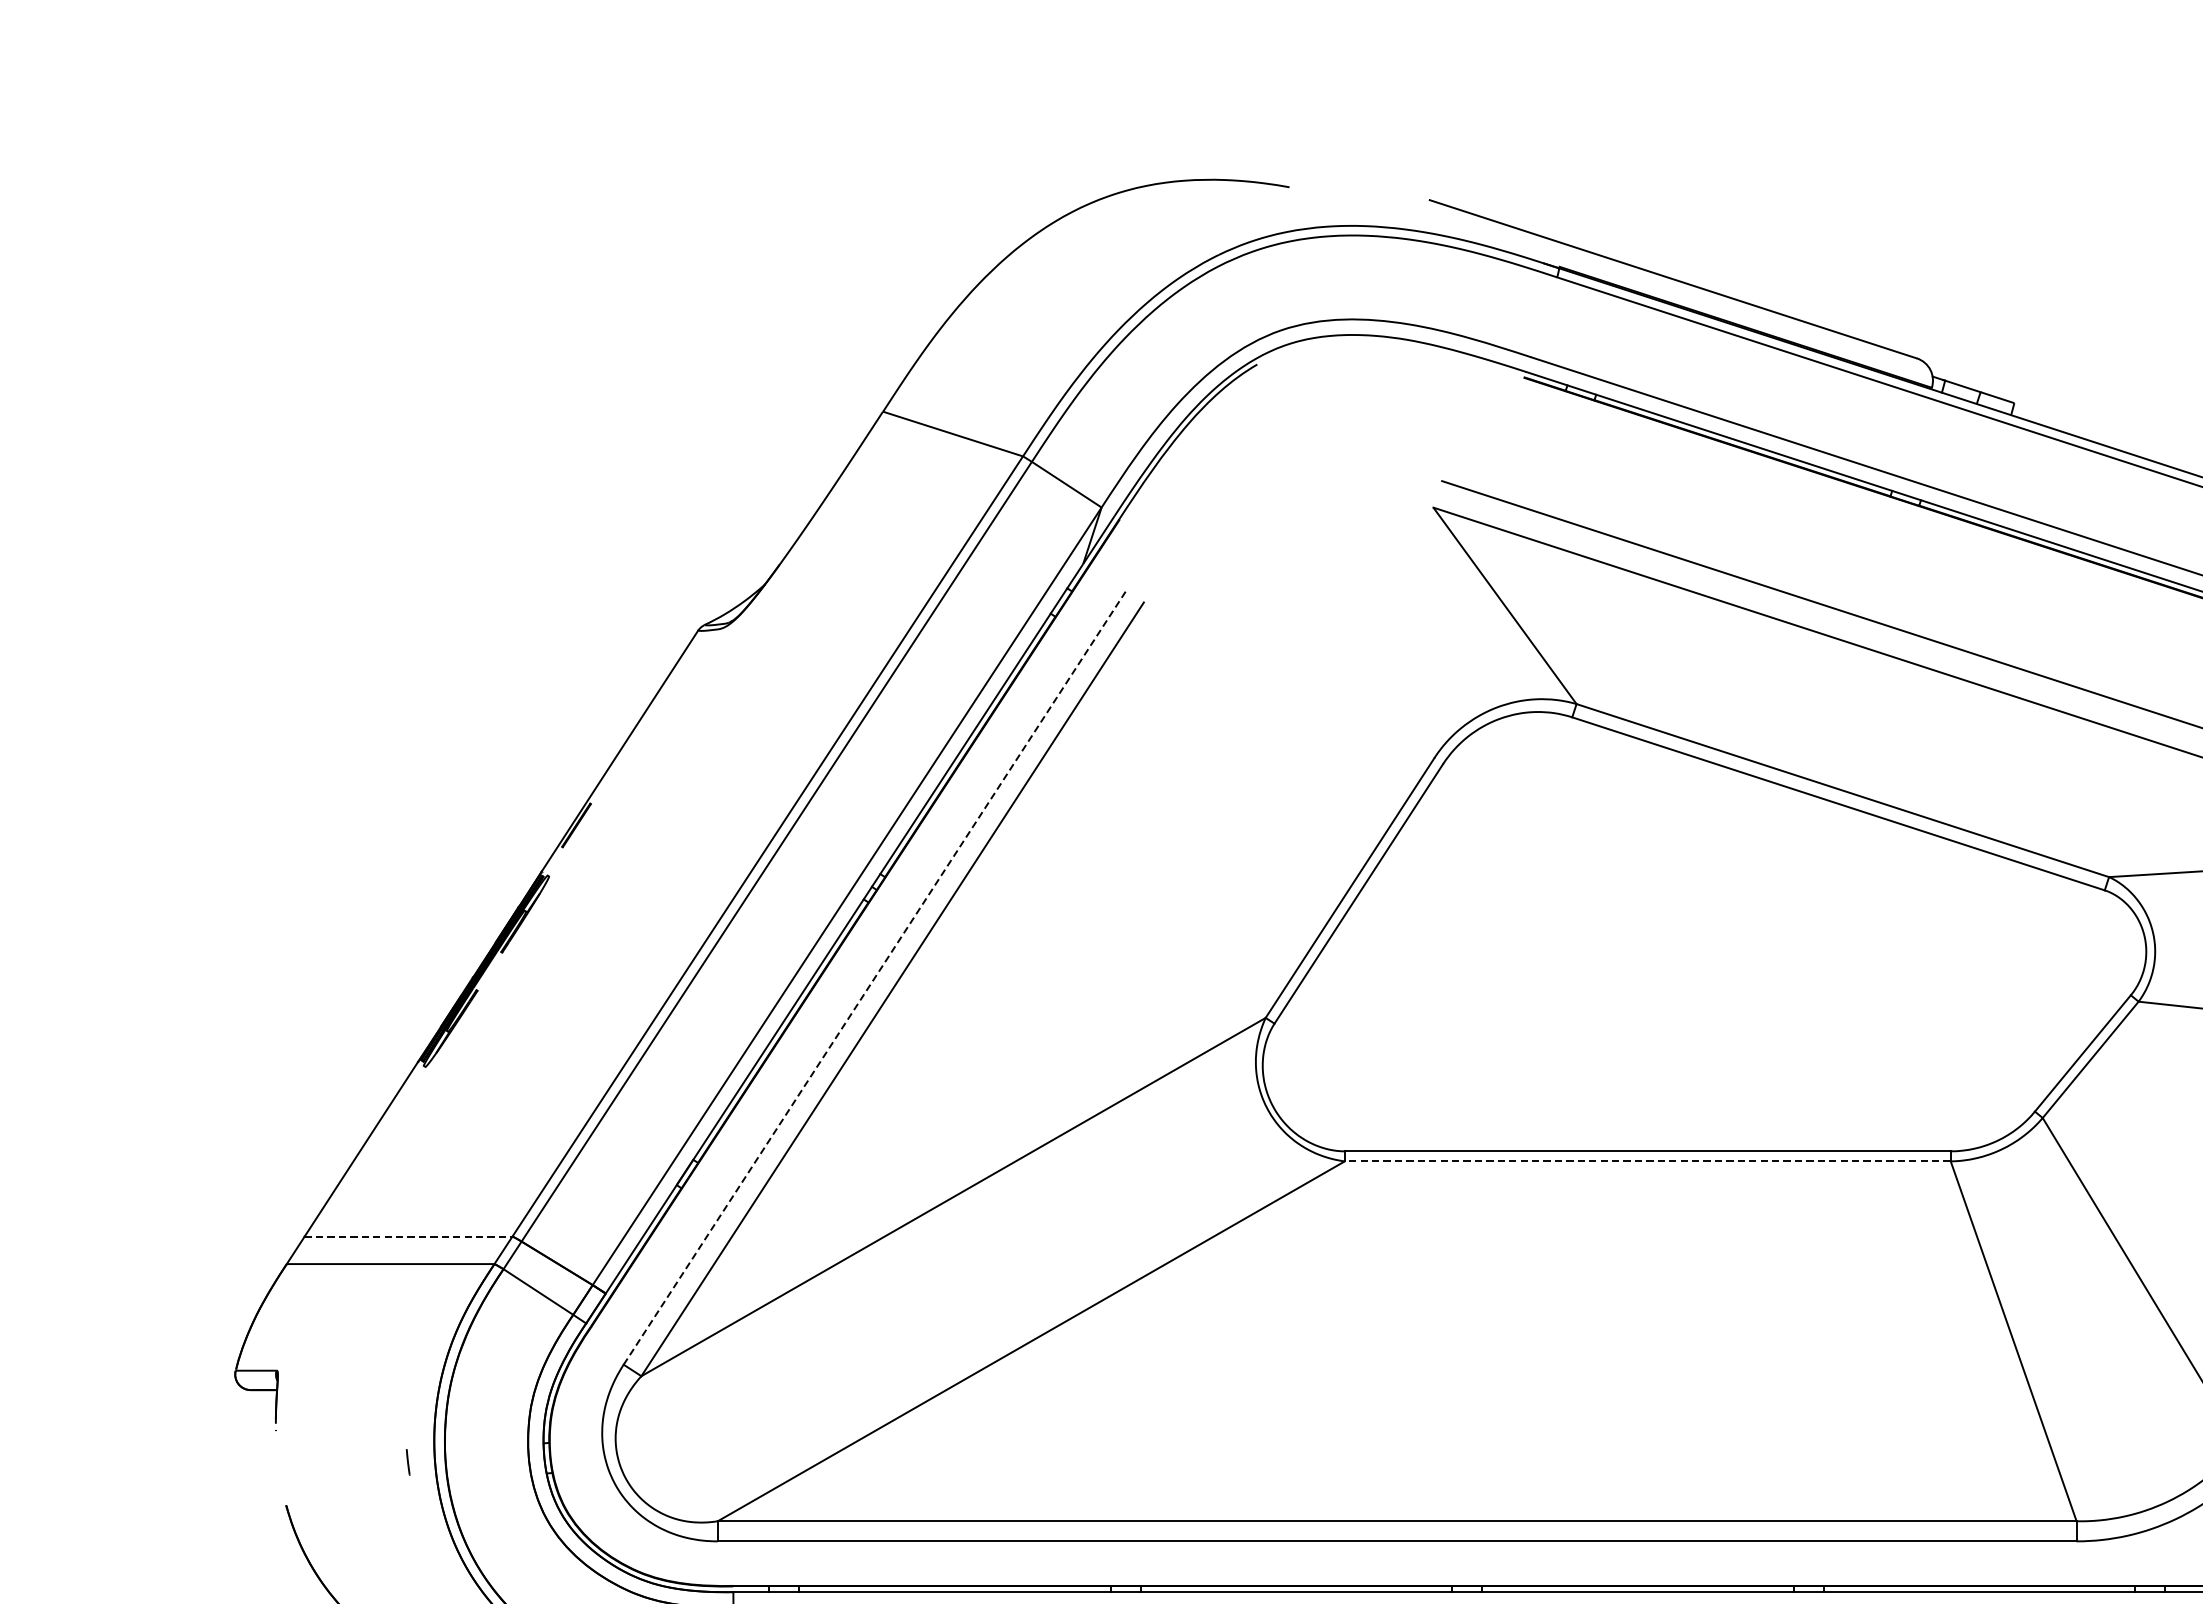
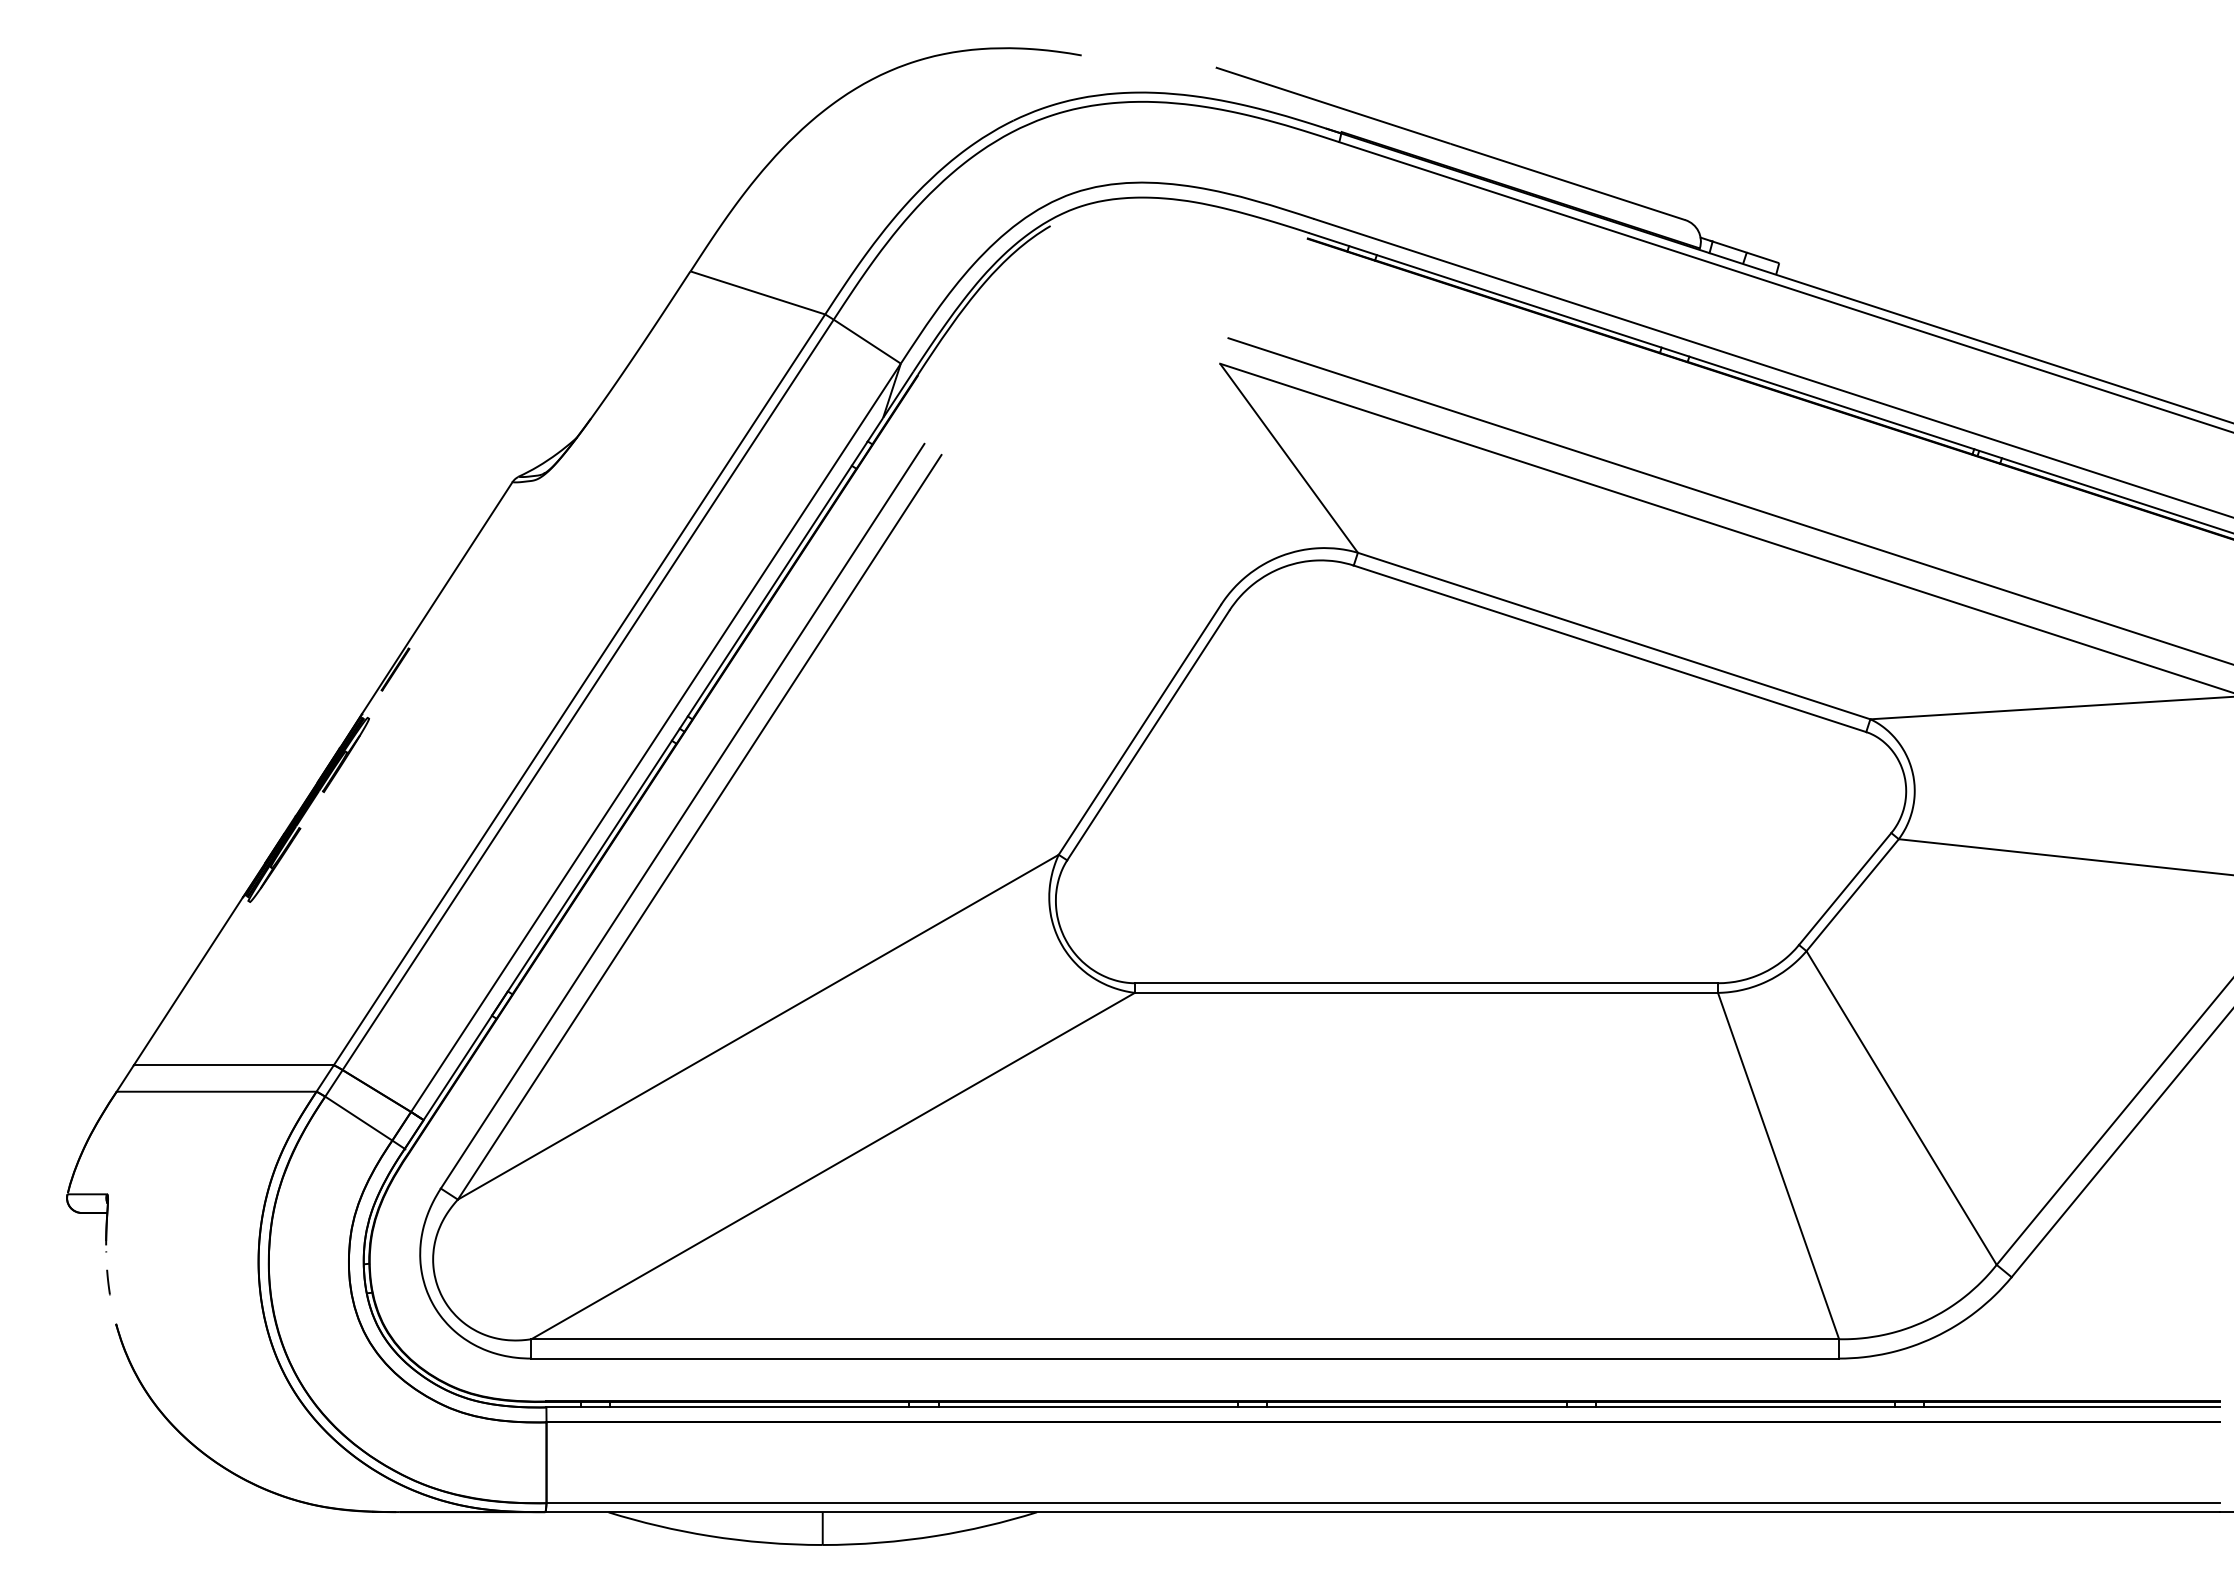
line: (874, 978) -> (682, 816), dashed -> solid
line: (1647, 1160) -> (1426, 992), dashed -> solid
line: (408, 1236) -> (233, 1065), dashed -> solid
line: (408, 1462) -> (108, 1282), moved

